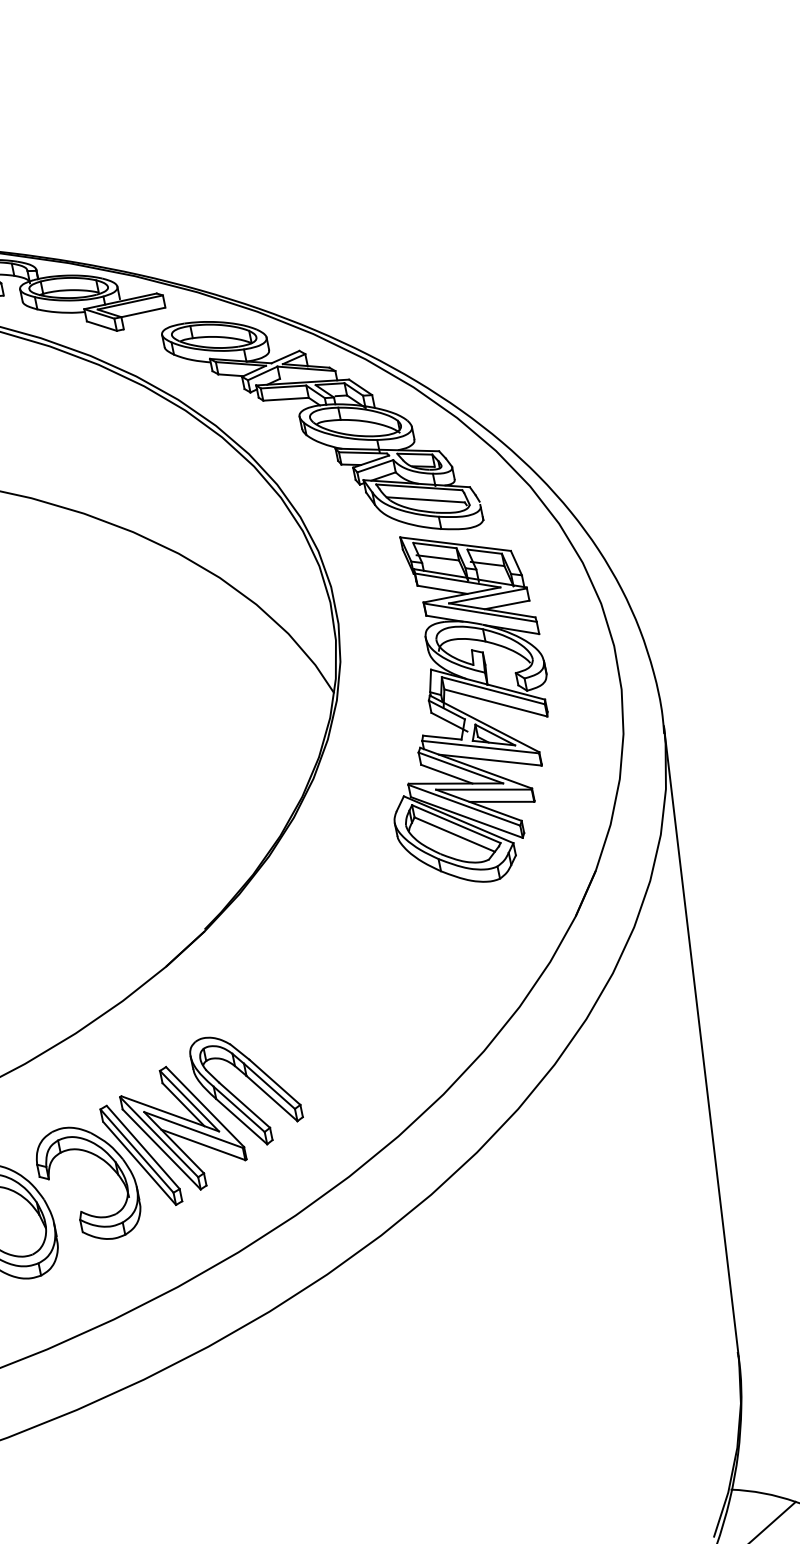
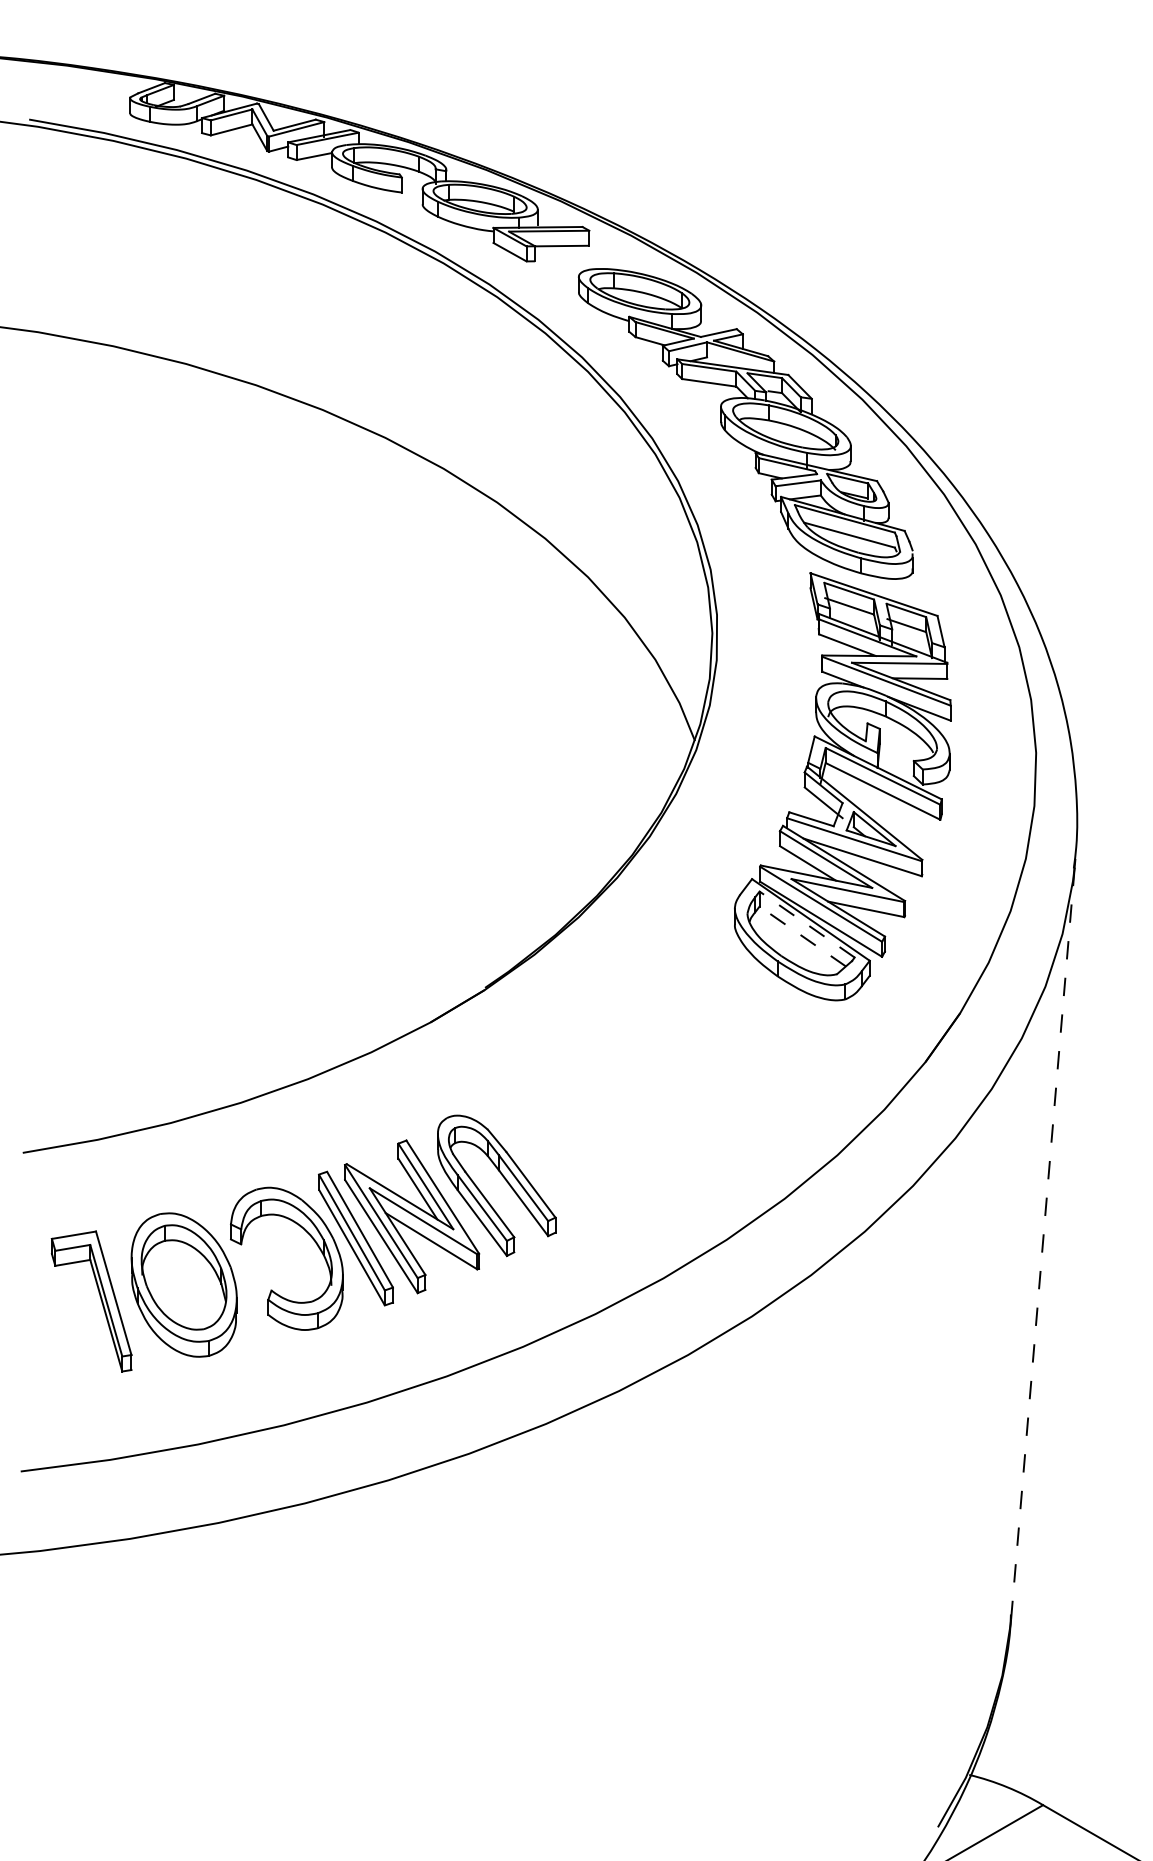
line: (456, 824) -> (807, 924), solid -> dashed
line: (454, 834) -> (802, 936), solid -> dashed
line: (701, 1041) -> (1043, 1239), solid -> dashed

